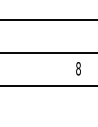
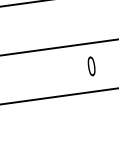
text: (78, 68) -> (91, 65), 8 -> 0

